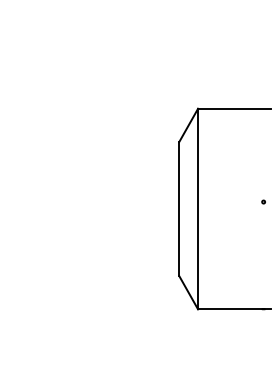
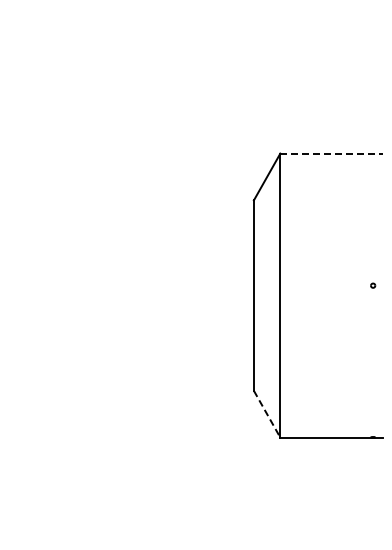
line: (234, 108) -> (332, 153), solid -> dashed
line: (189, 293) -> (267, 414), solid -> dashed

